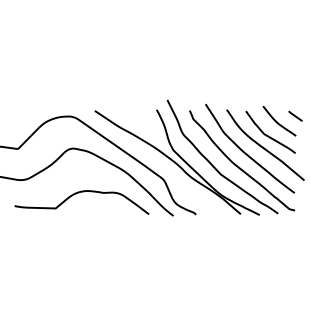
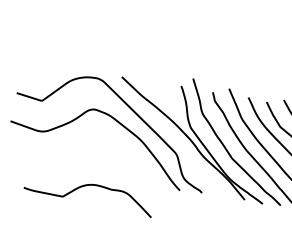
curve: (79, 193) -> (88, 186), moved

